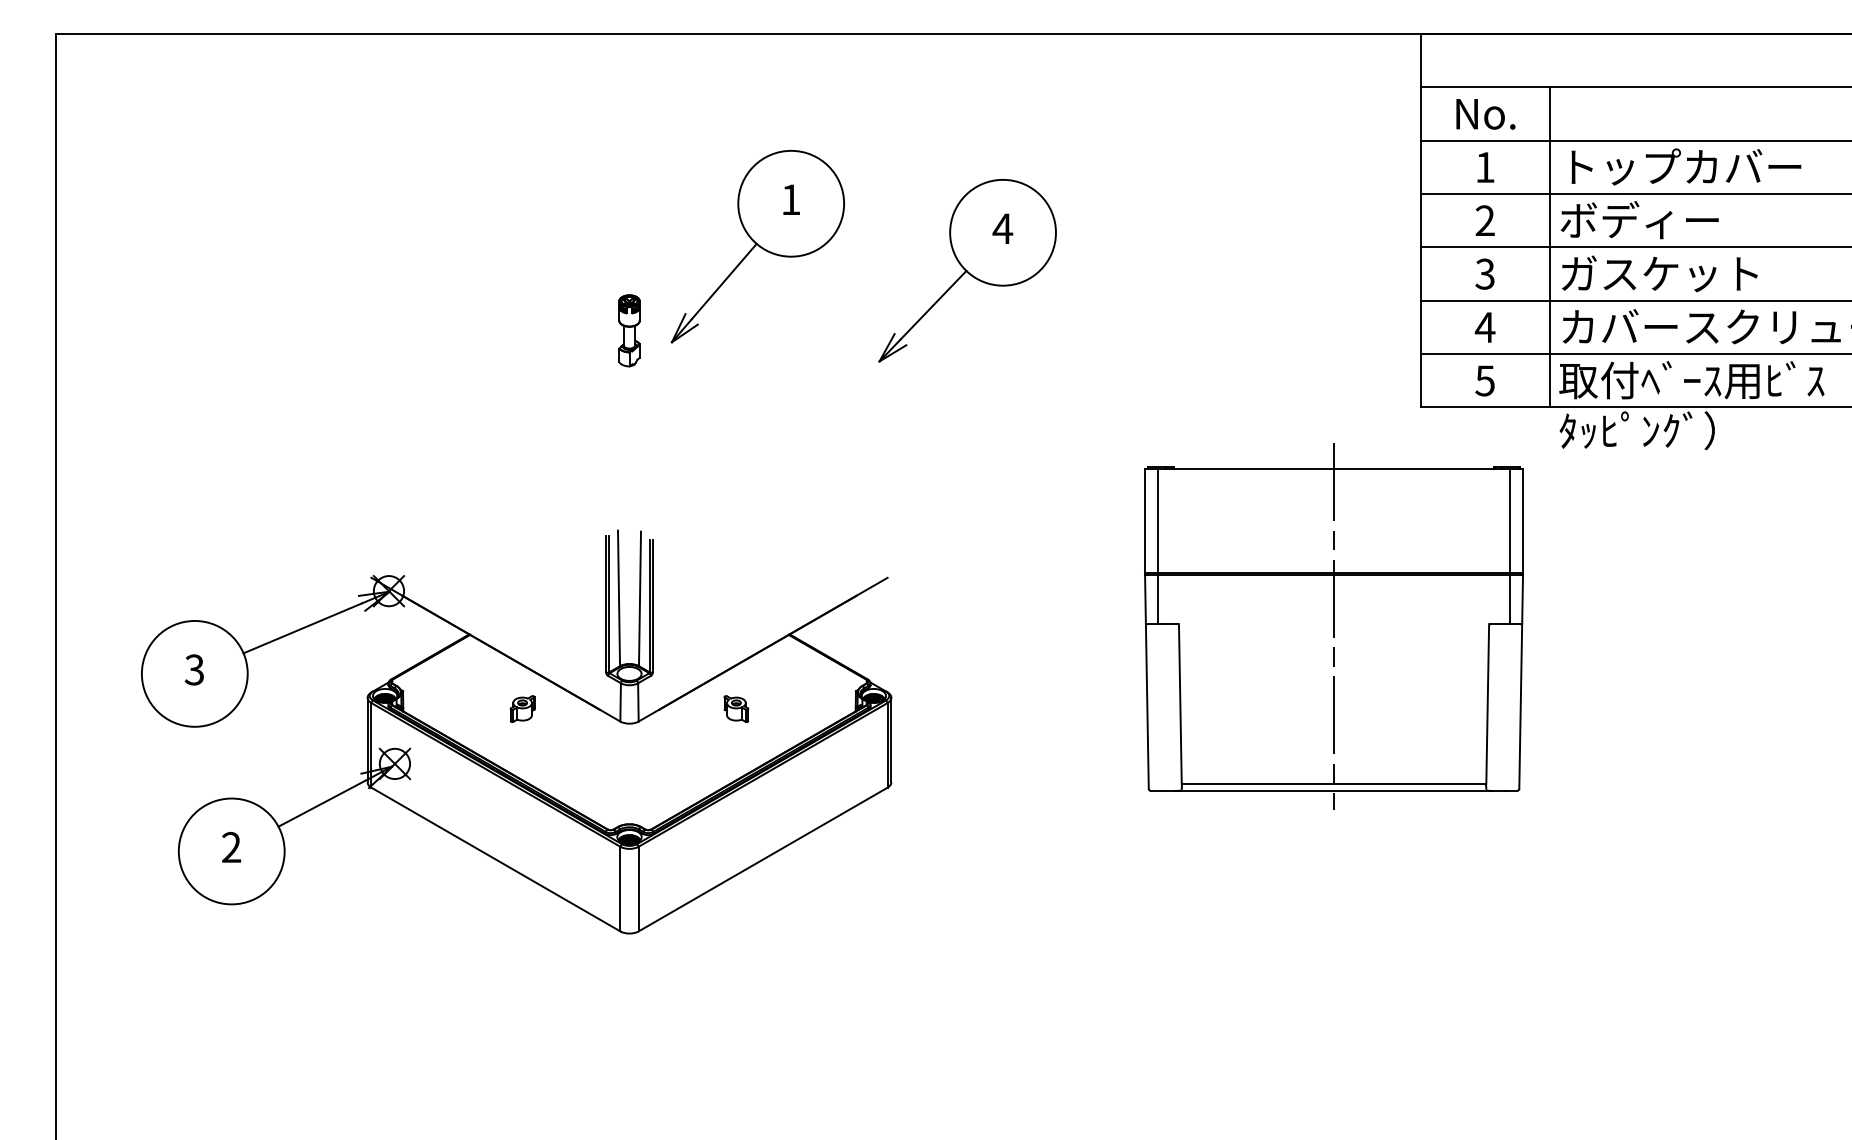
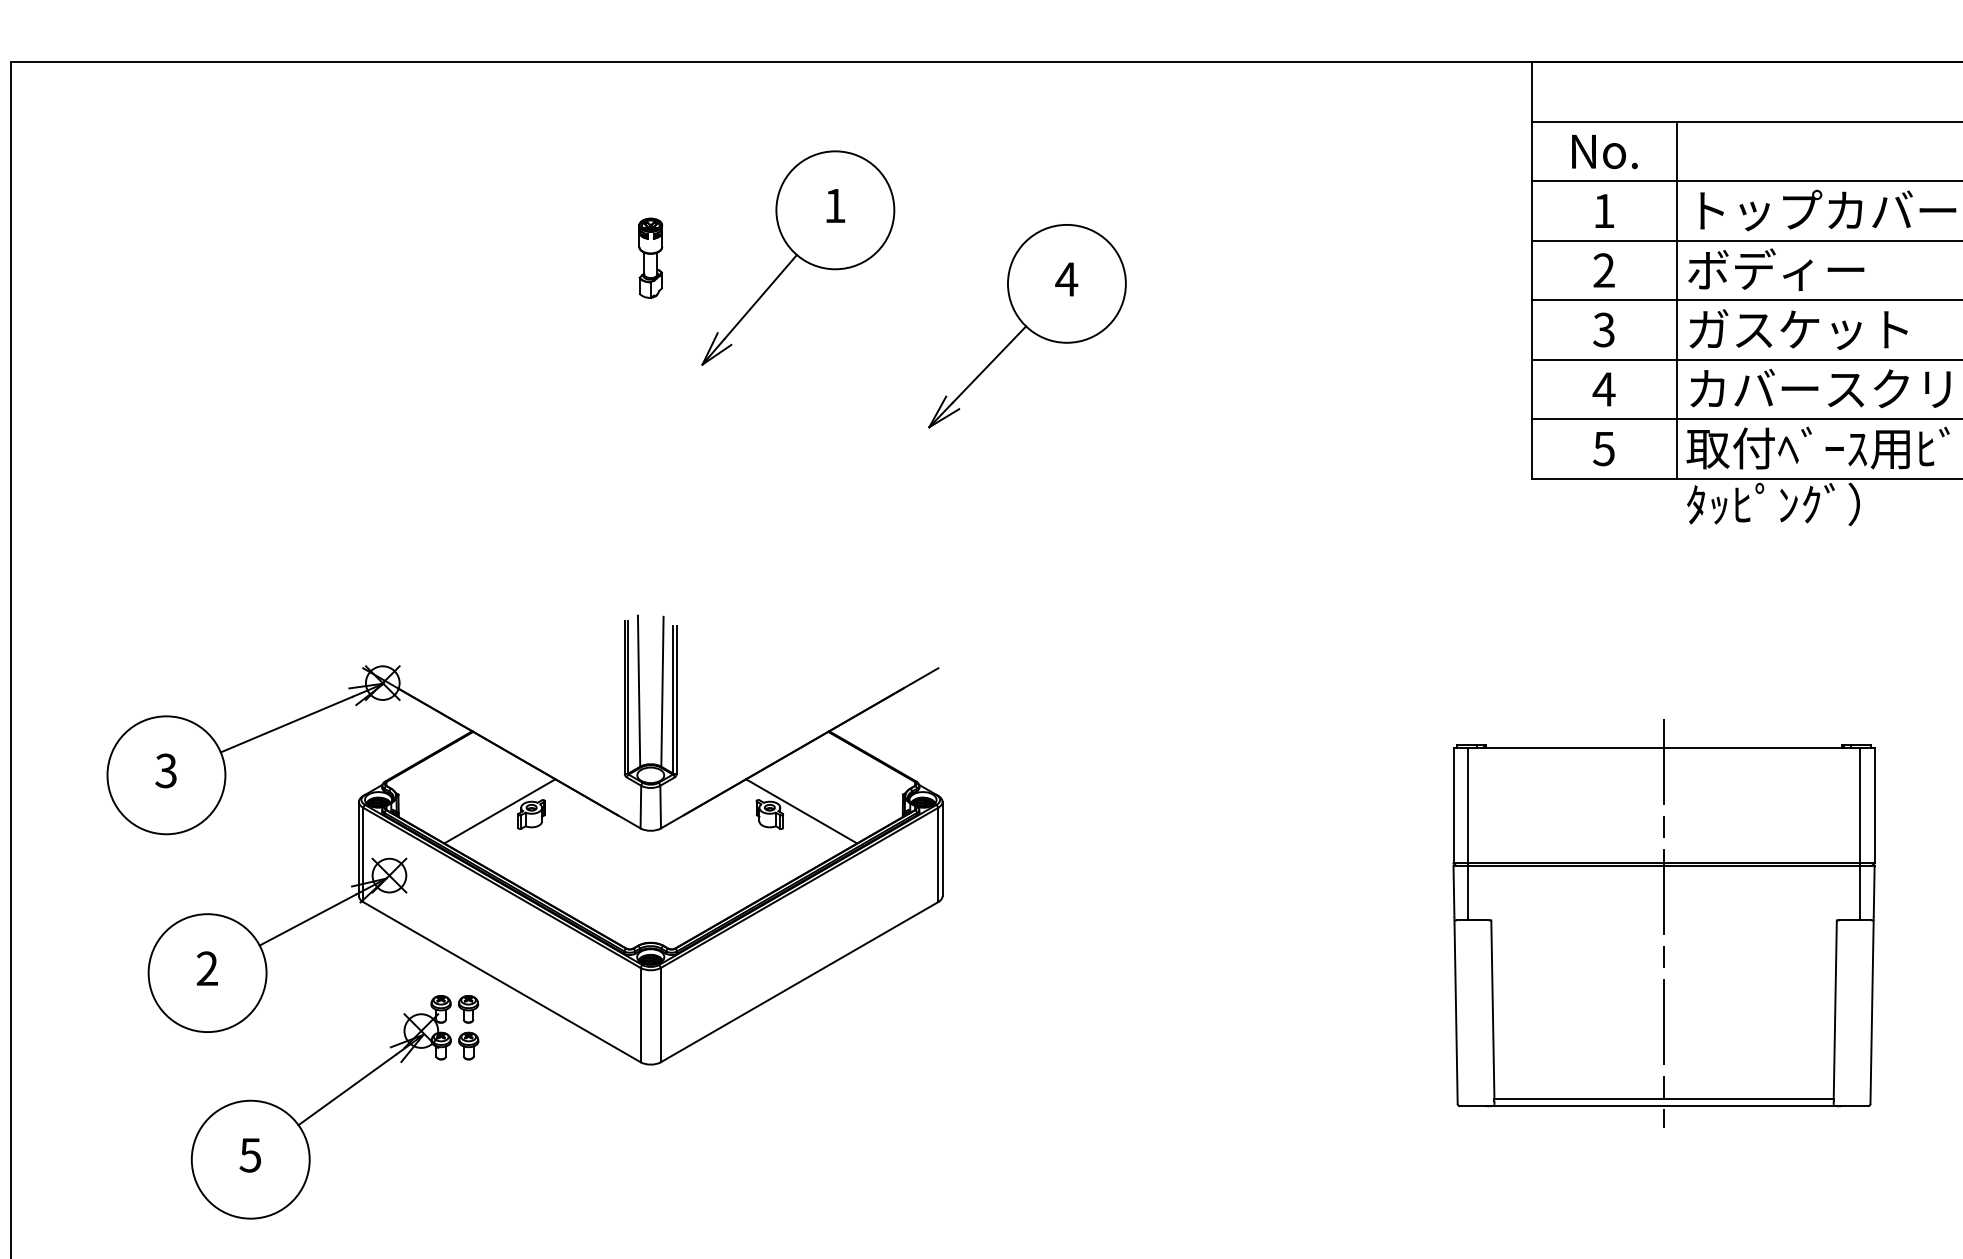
part: (757, 246) -> (797, 257), moved
part: (629, 330) -> (650, 257), moved
part: (1334, 626) -> (1664, 923), moved
line: (493, 706) -> (499, 811), added
line: (764, 706) -> (801, 811), added
part: (345, 971) -> (334, 1106), added

